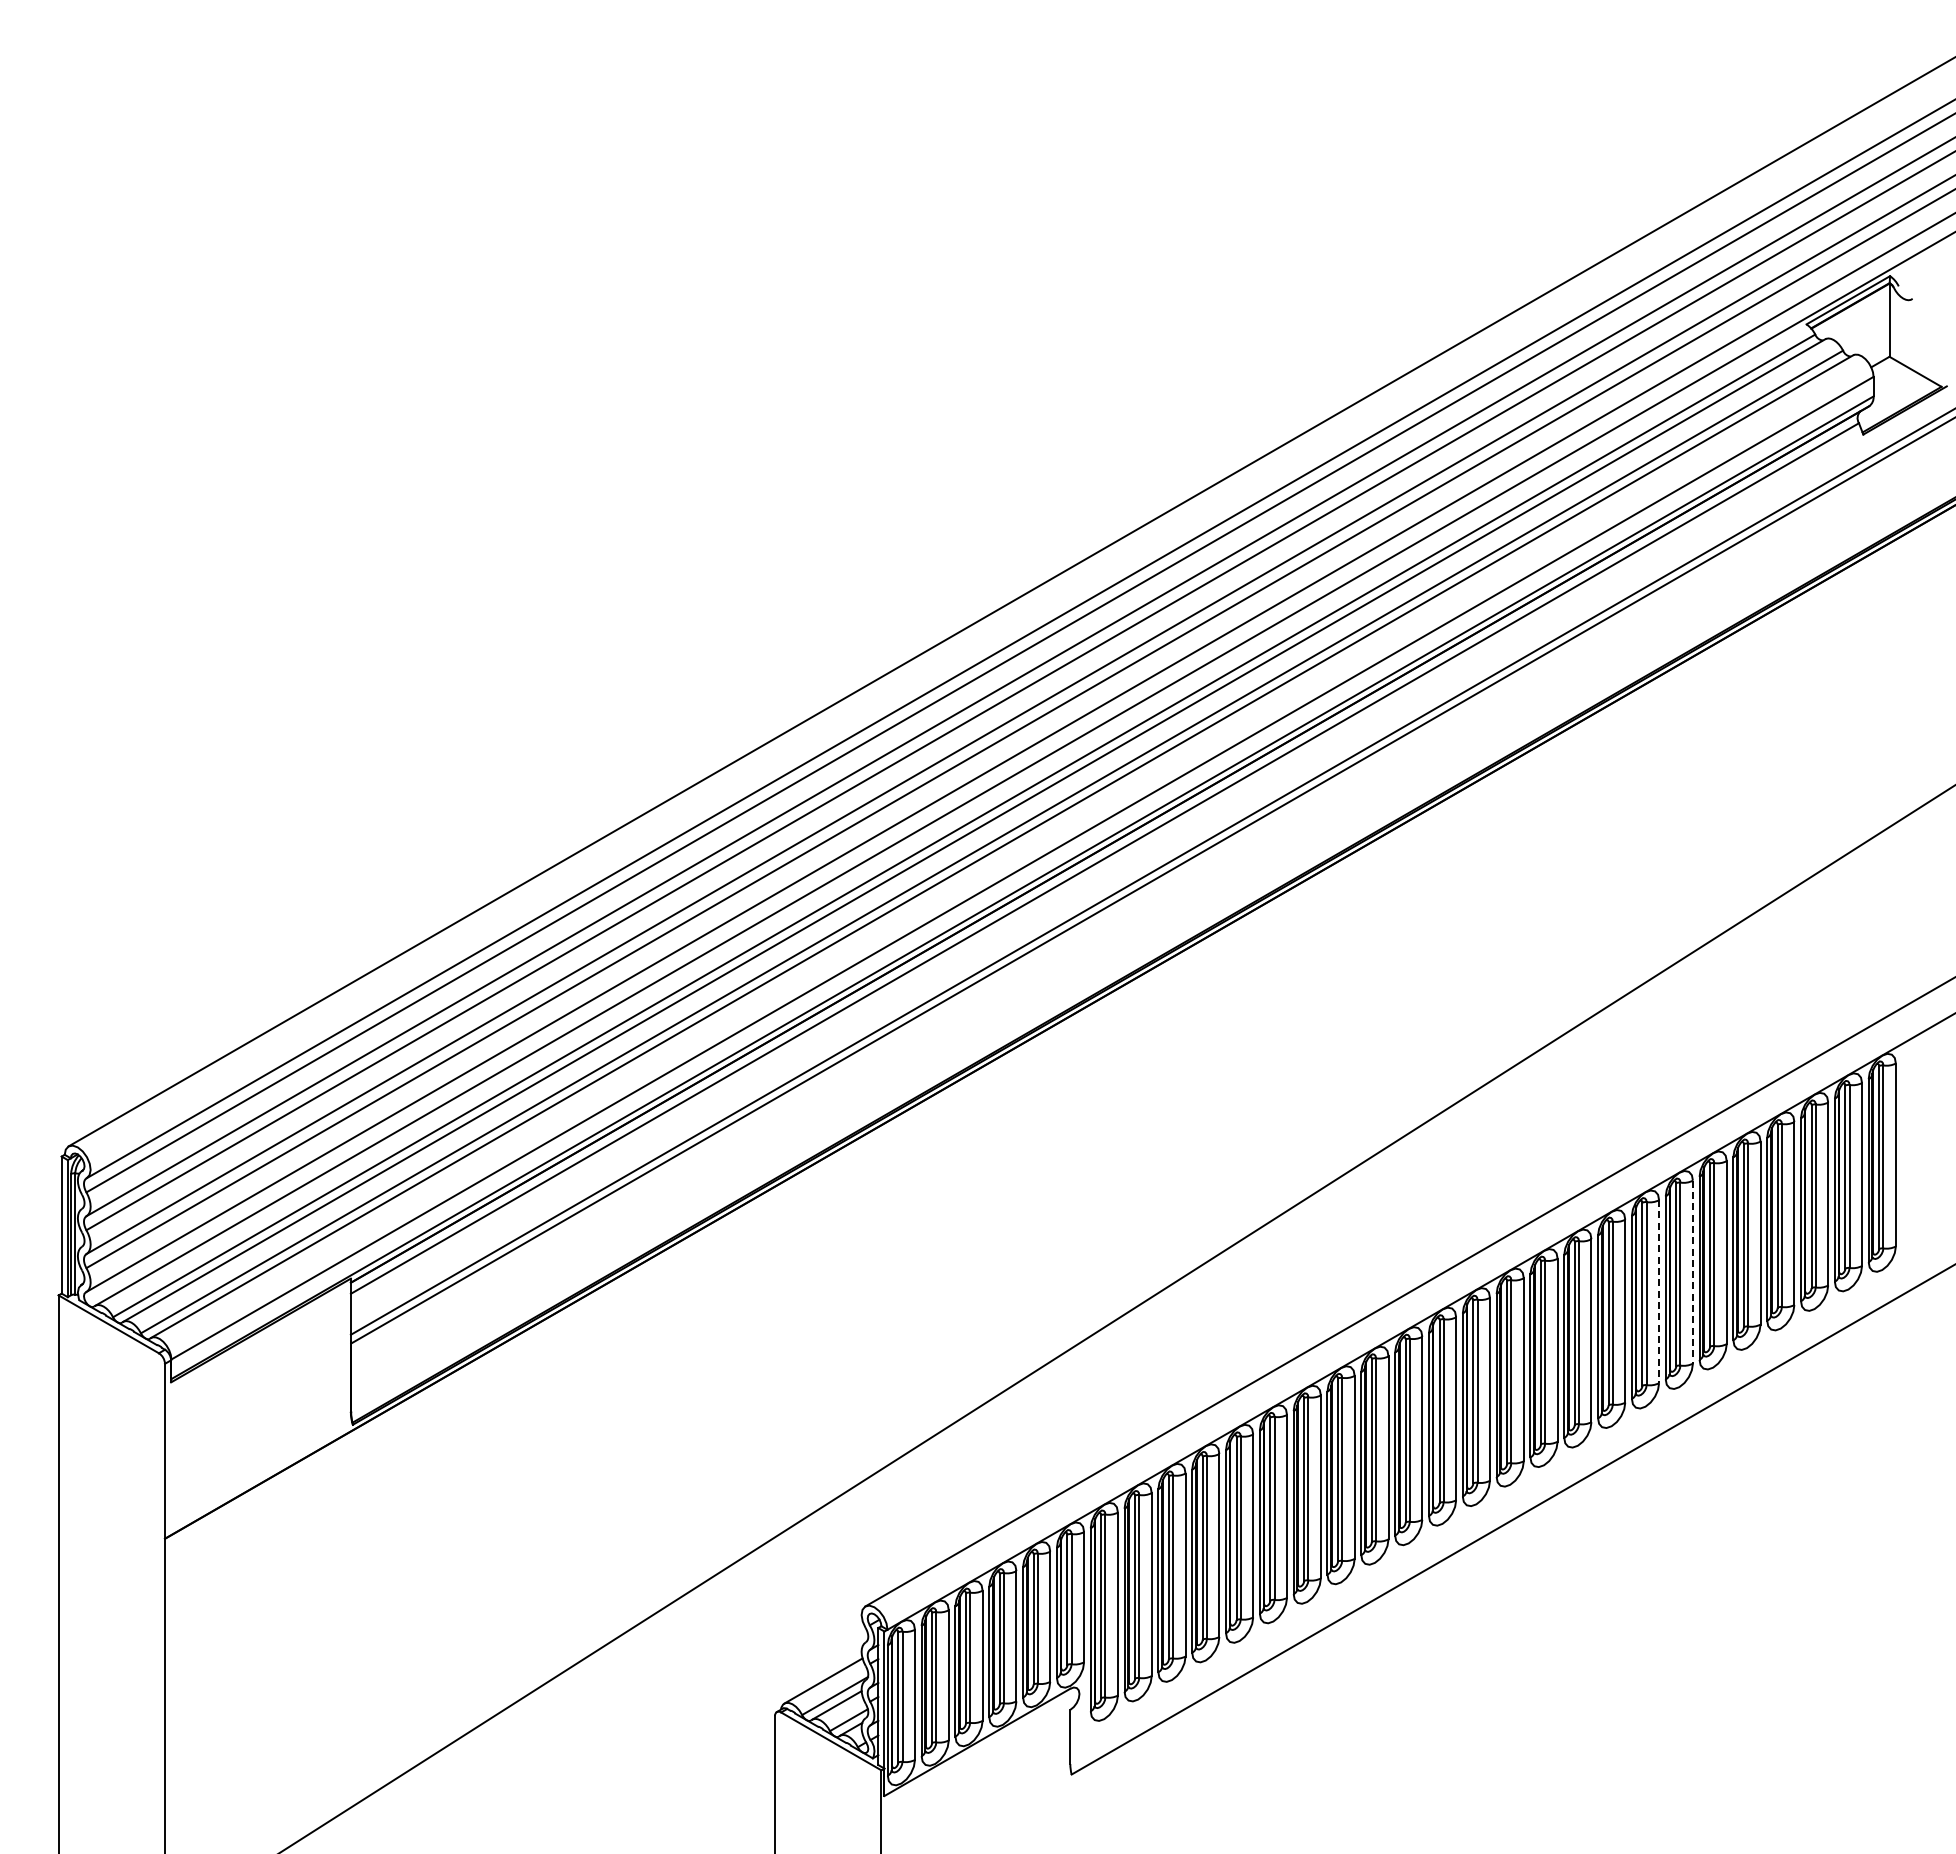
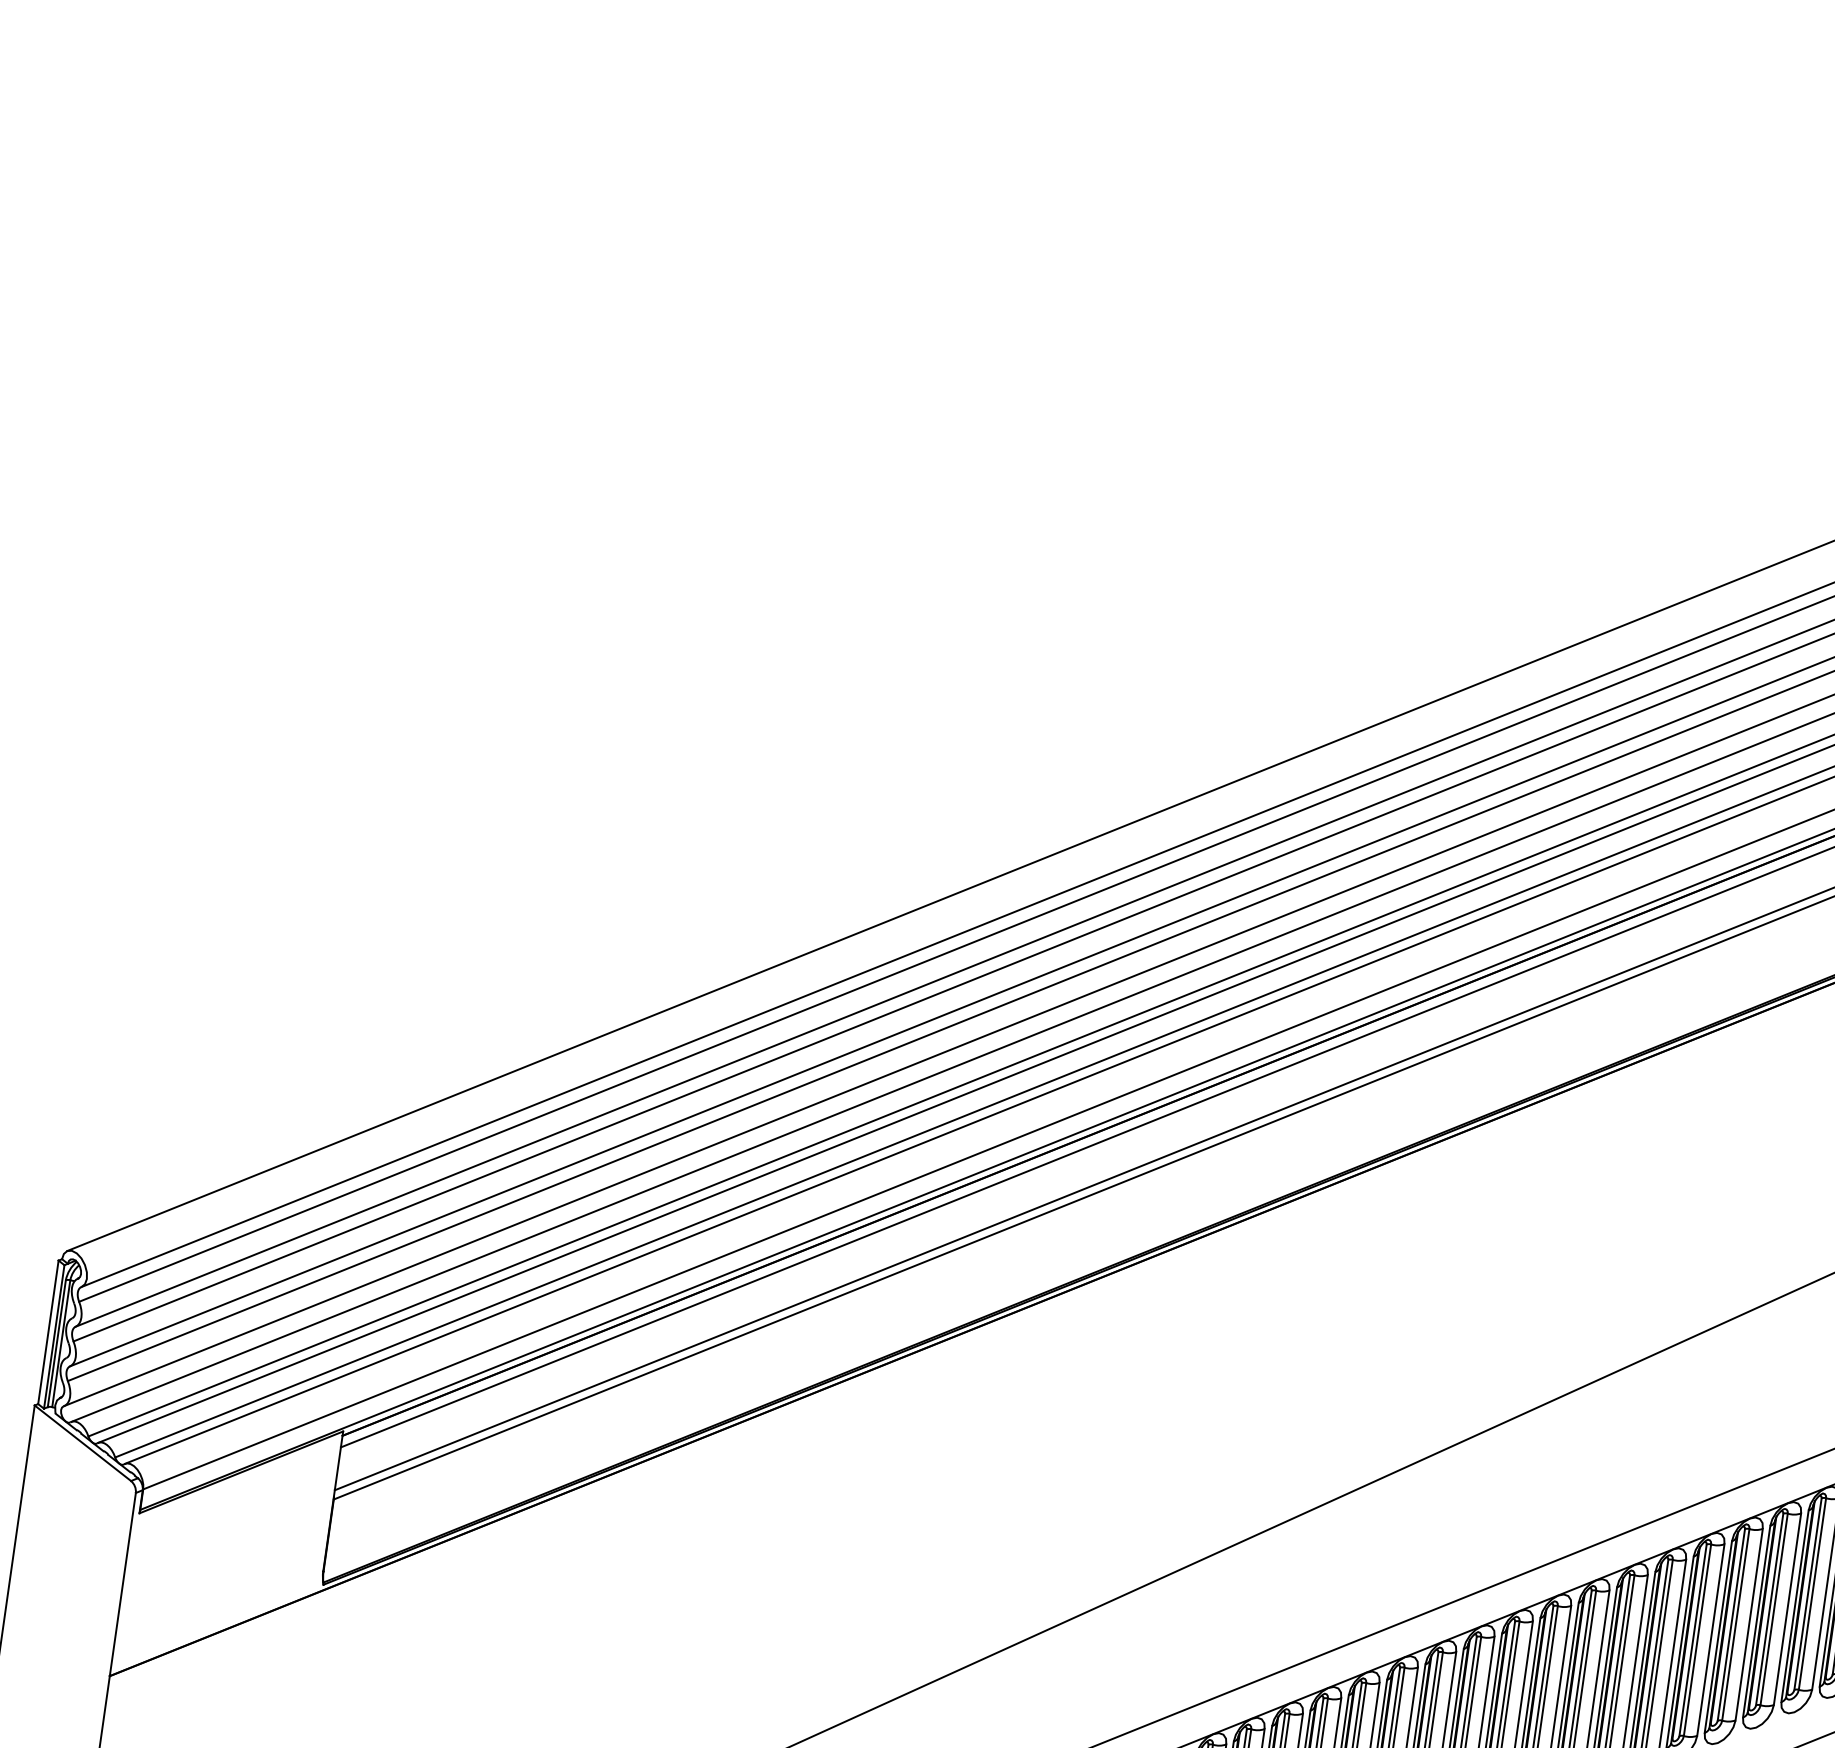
line: (1692, 1272) -> (1748, 1624), dashed -> solid
line: (1659, 1292) -> (1711, 1640), dashed -> solid

